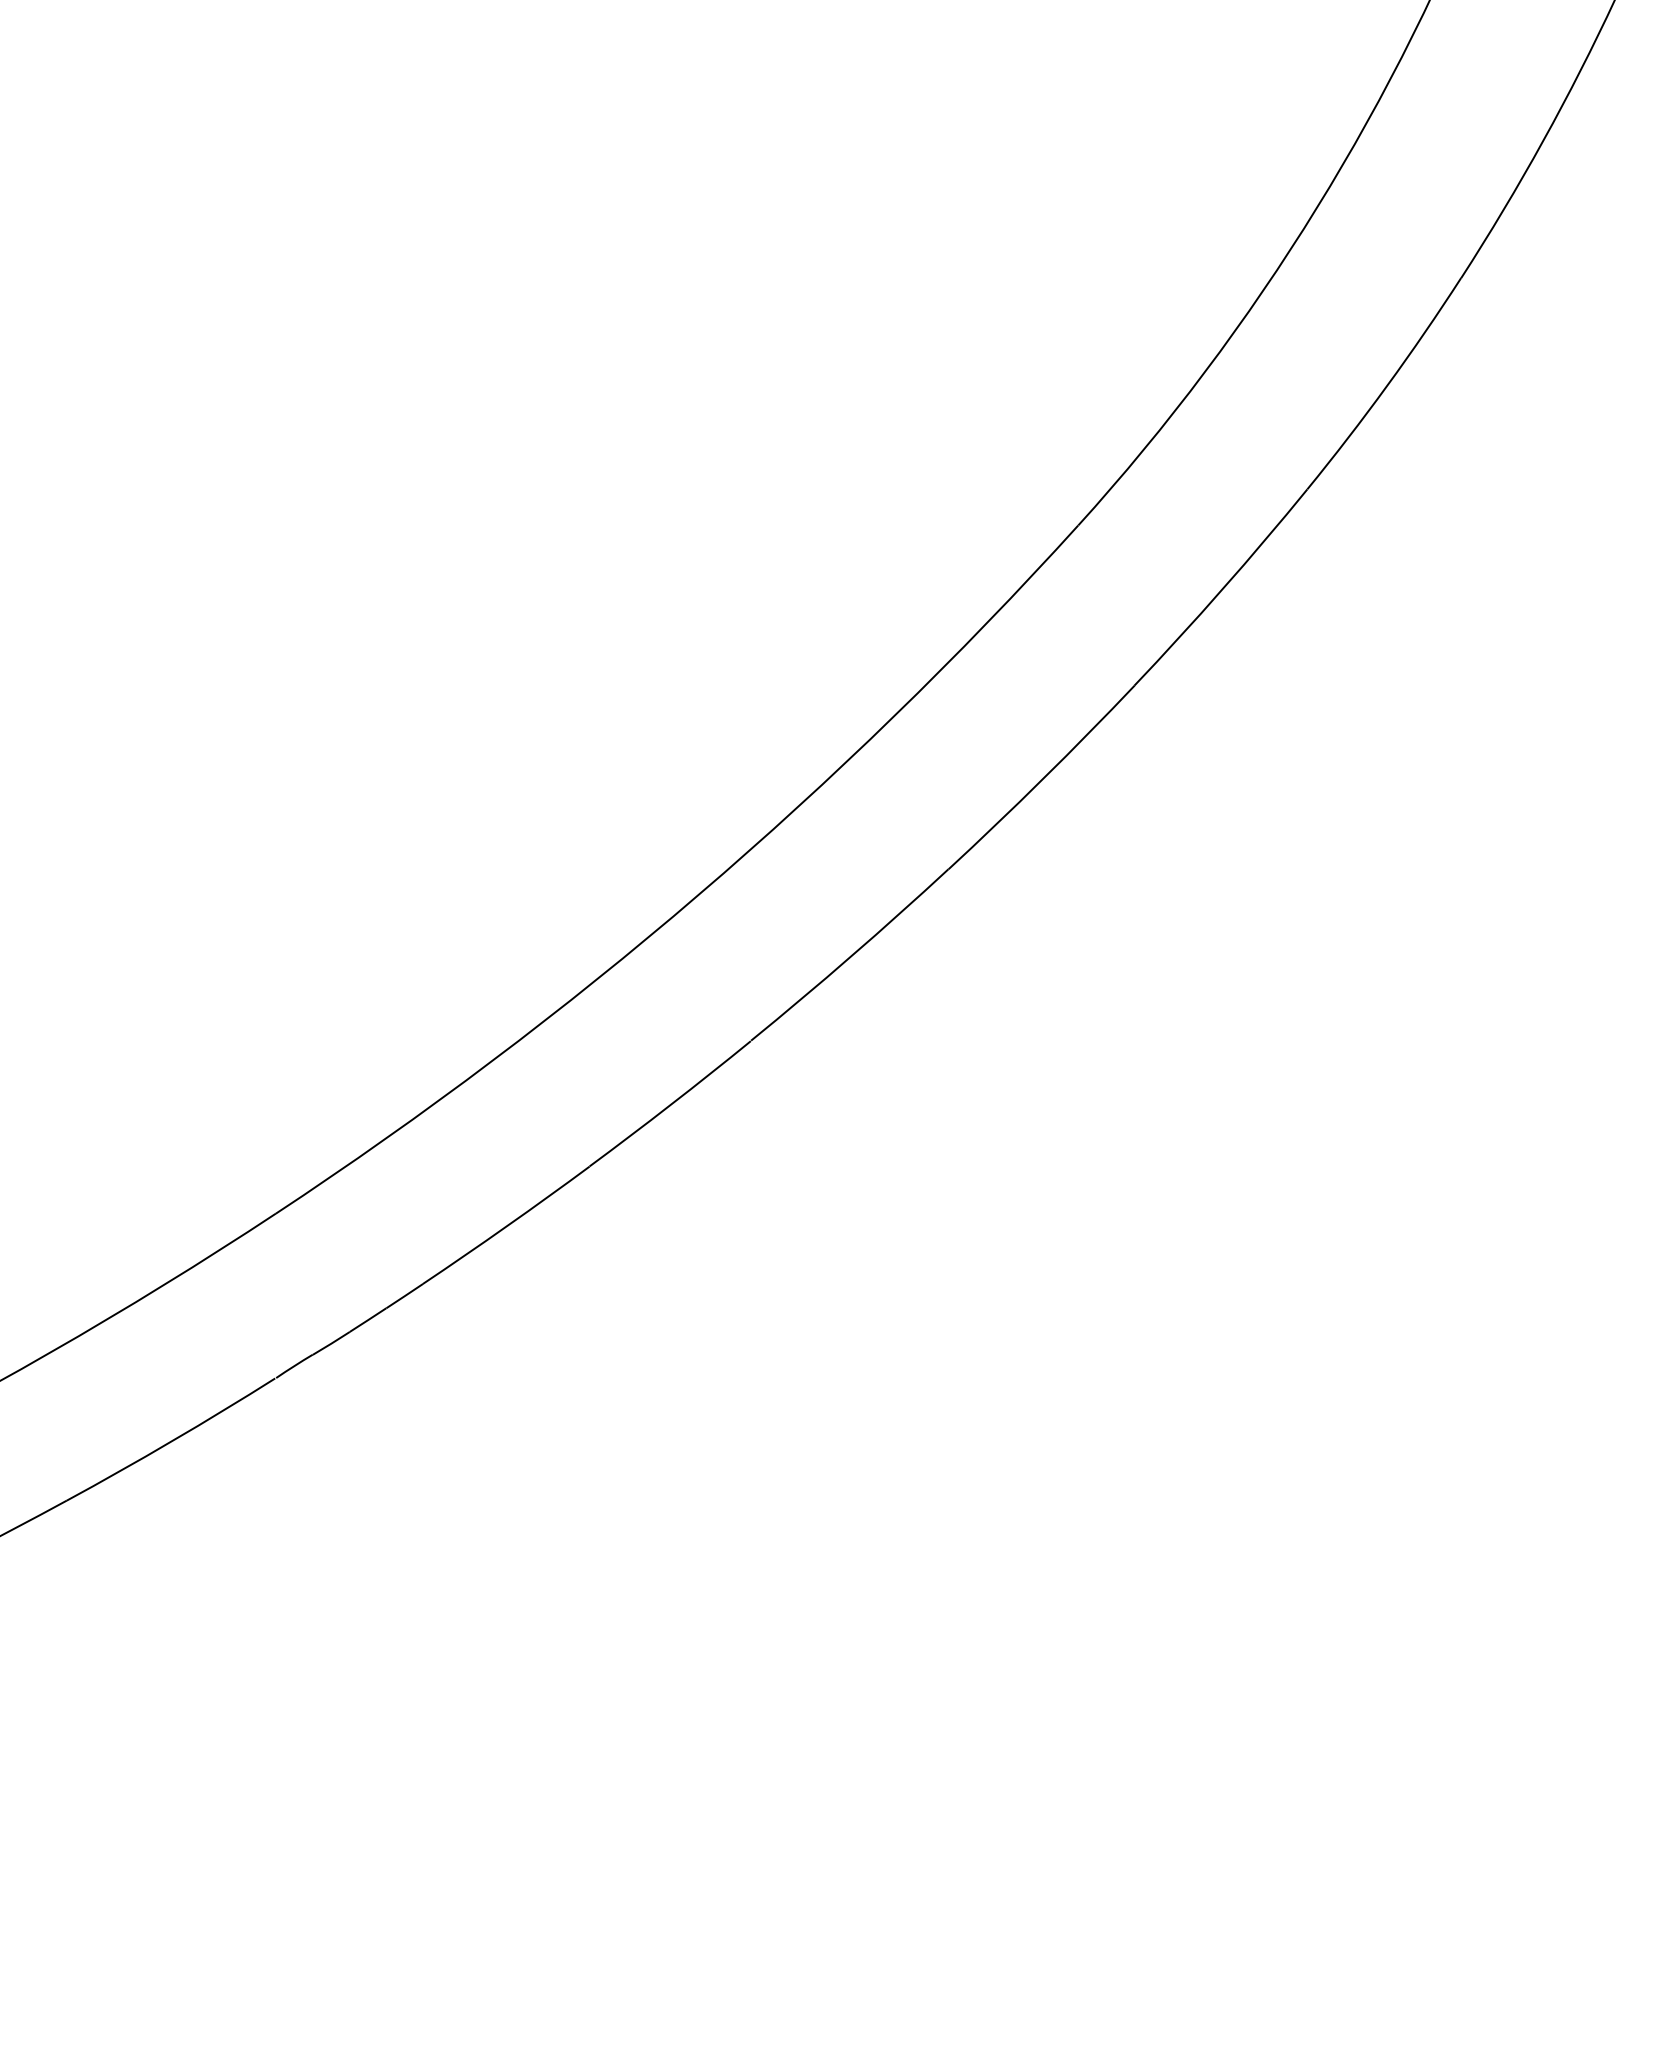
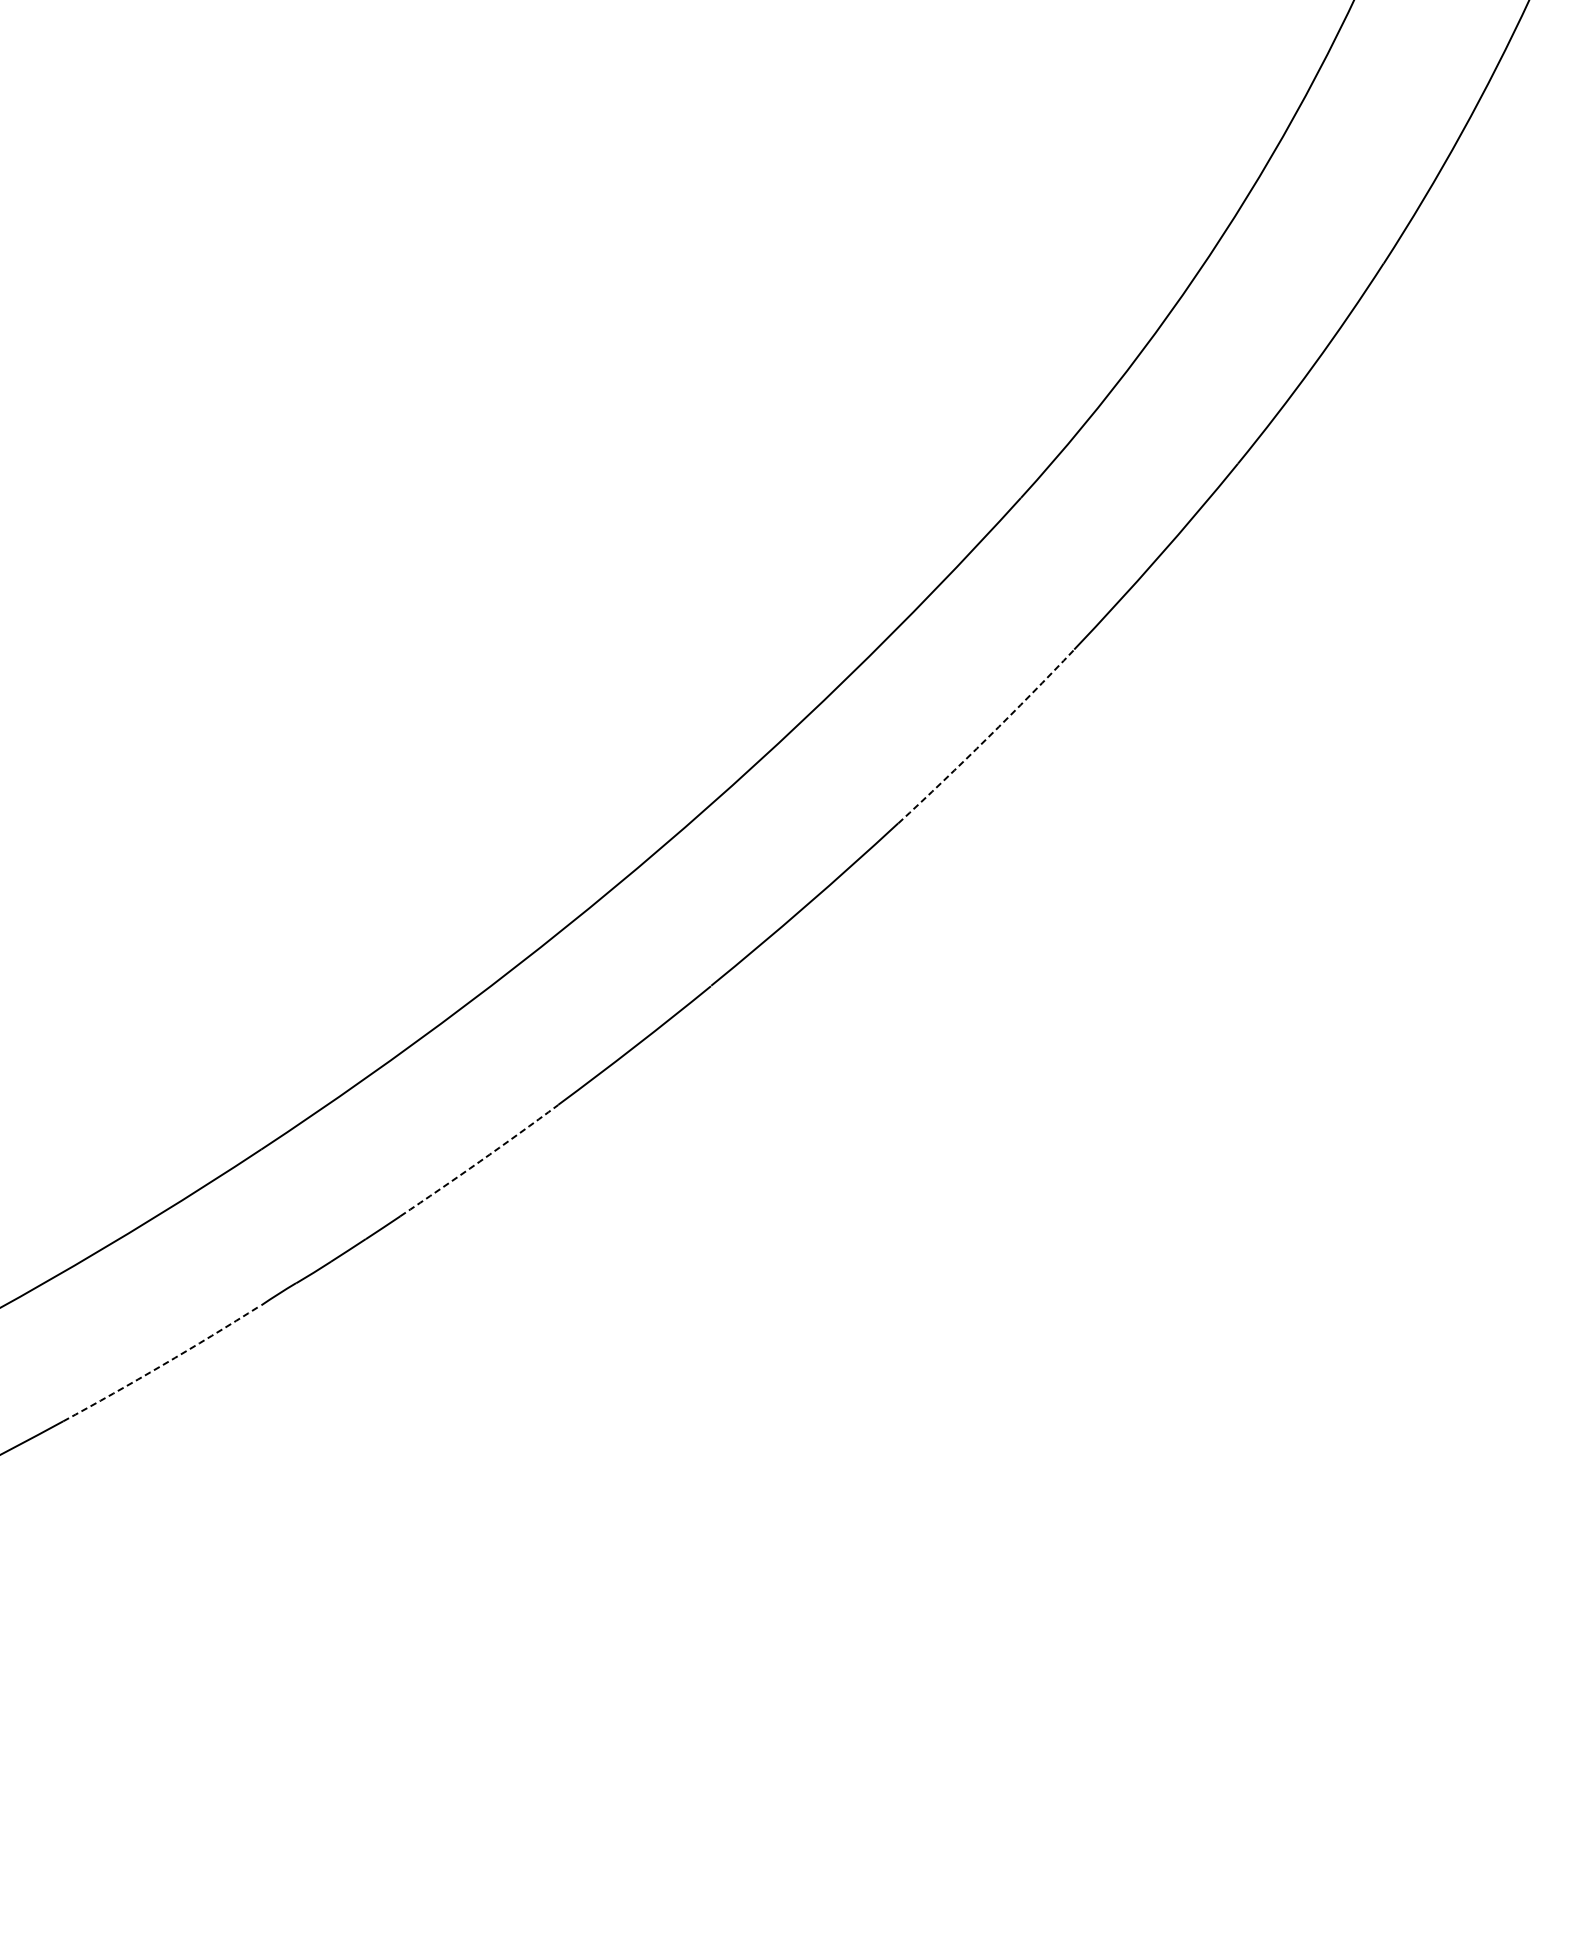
arc: (1043, 778) -> (988, 737), solid -> dashed
arc: (506, 1226) -> (479, 1161), solid -> dashed
arc: (172, 1441) -> (163, 1365), solid -> dashed

